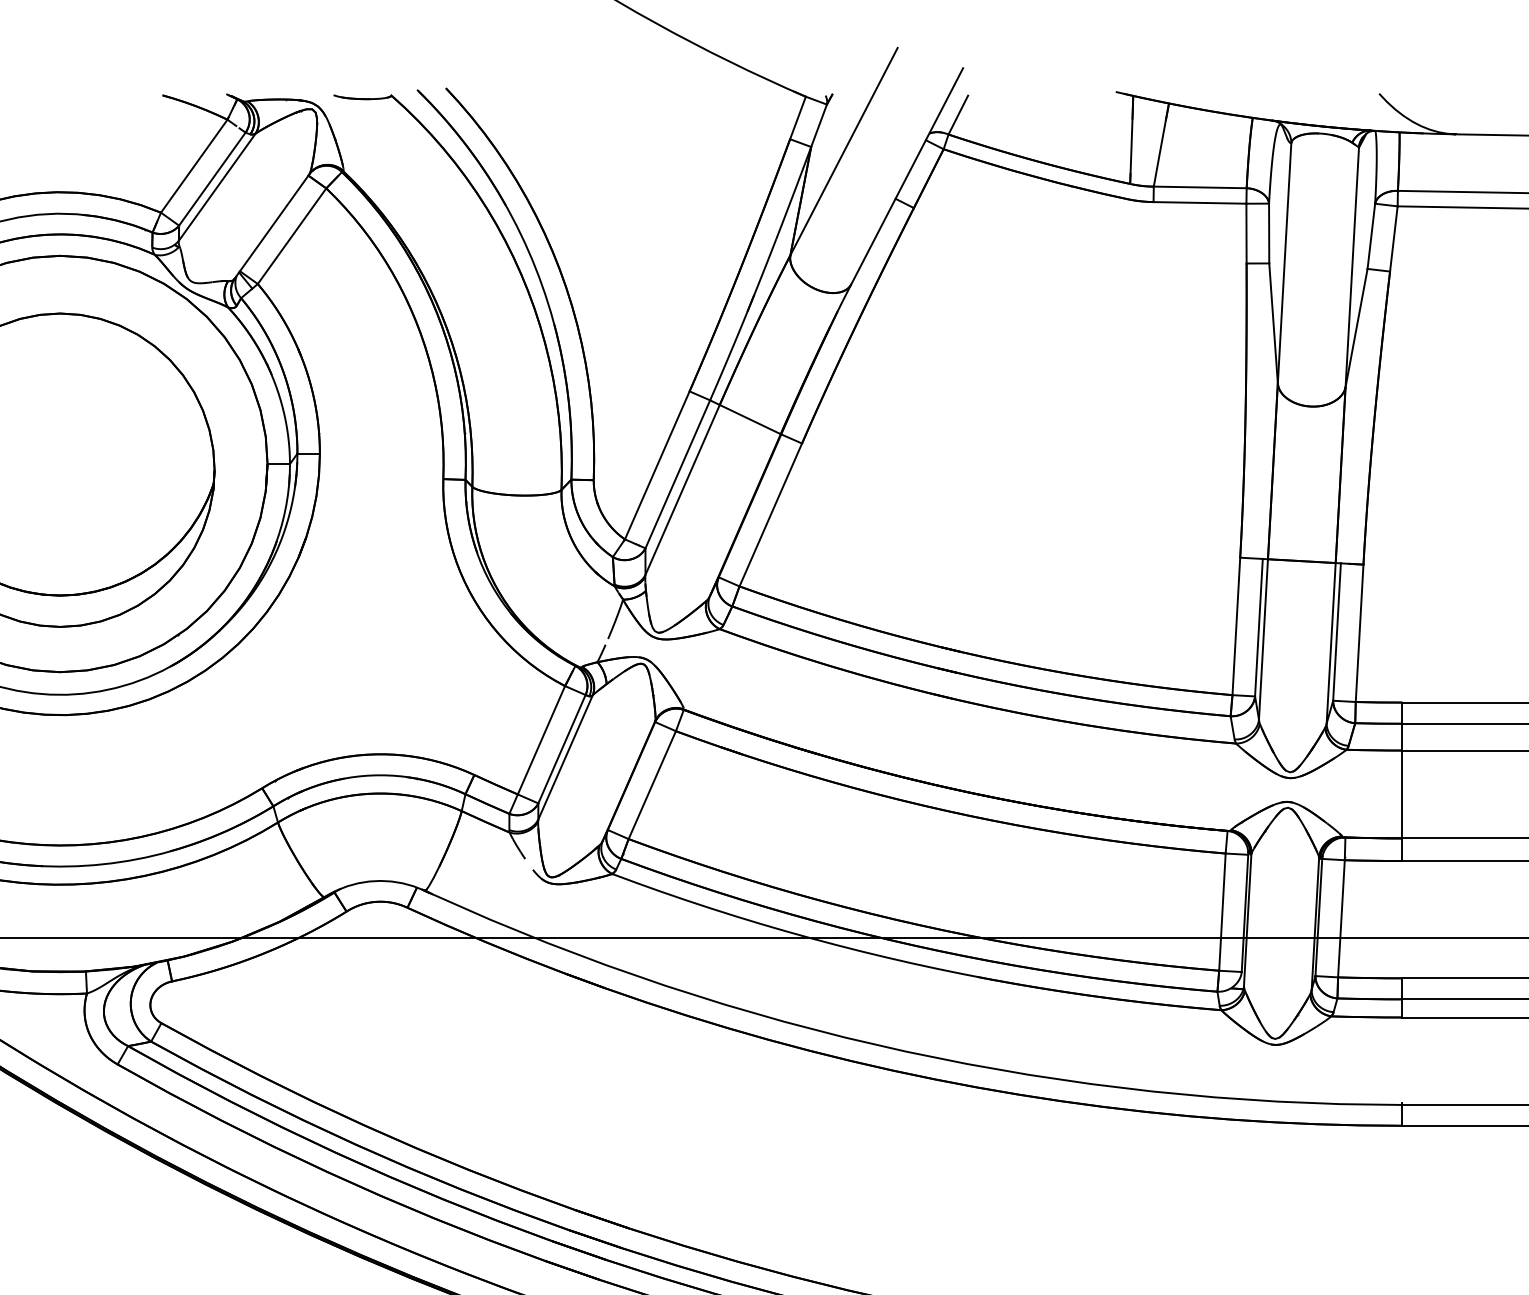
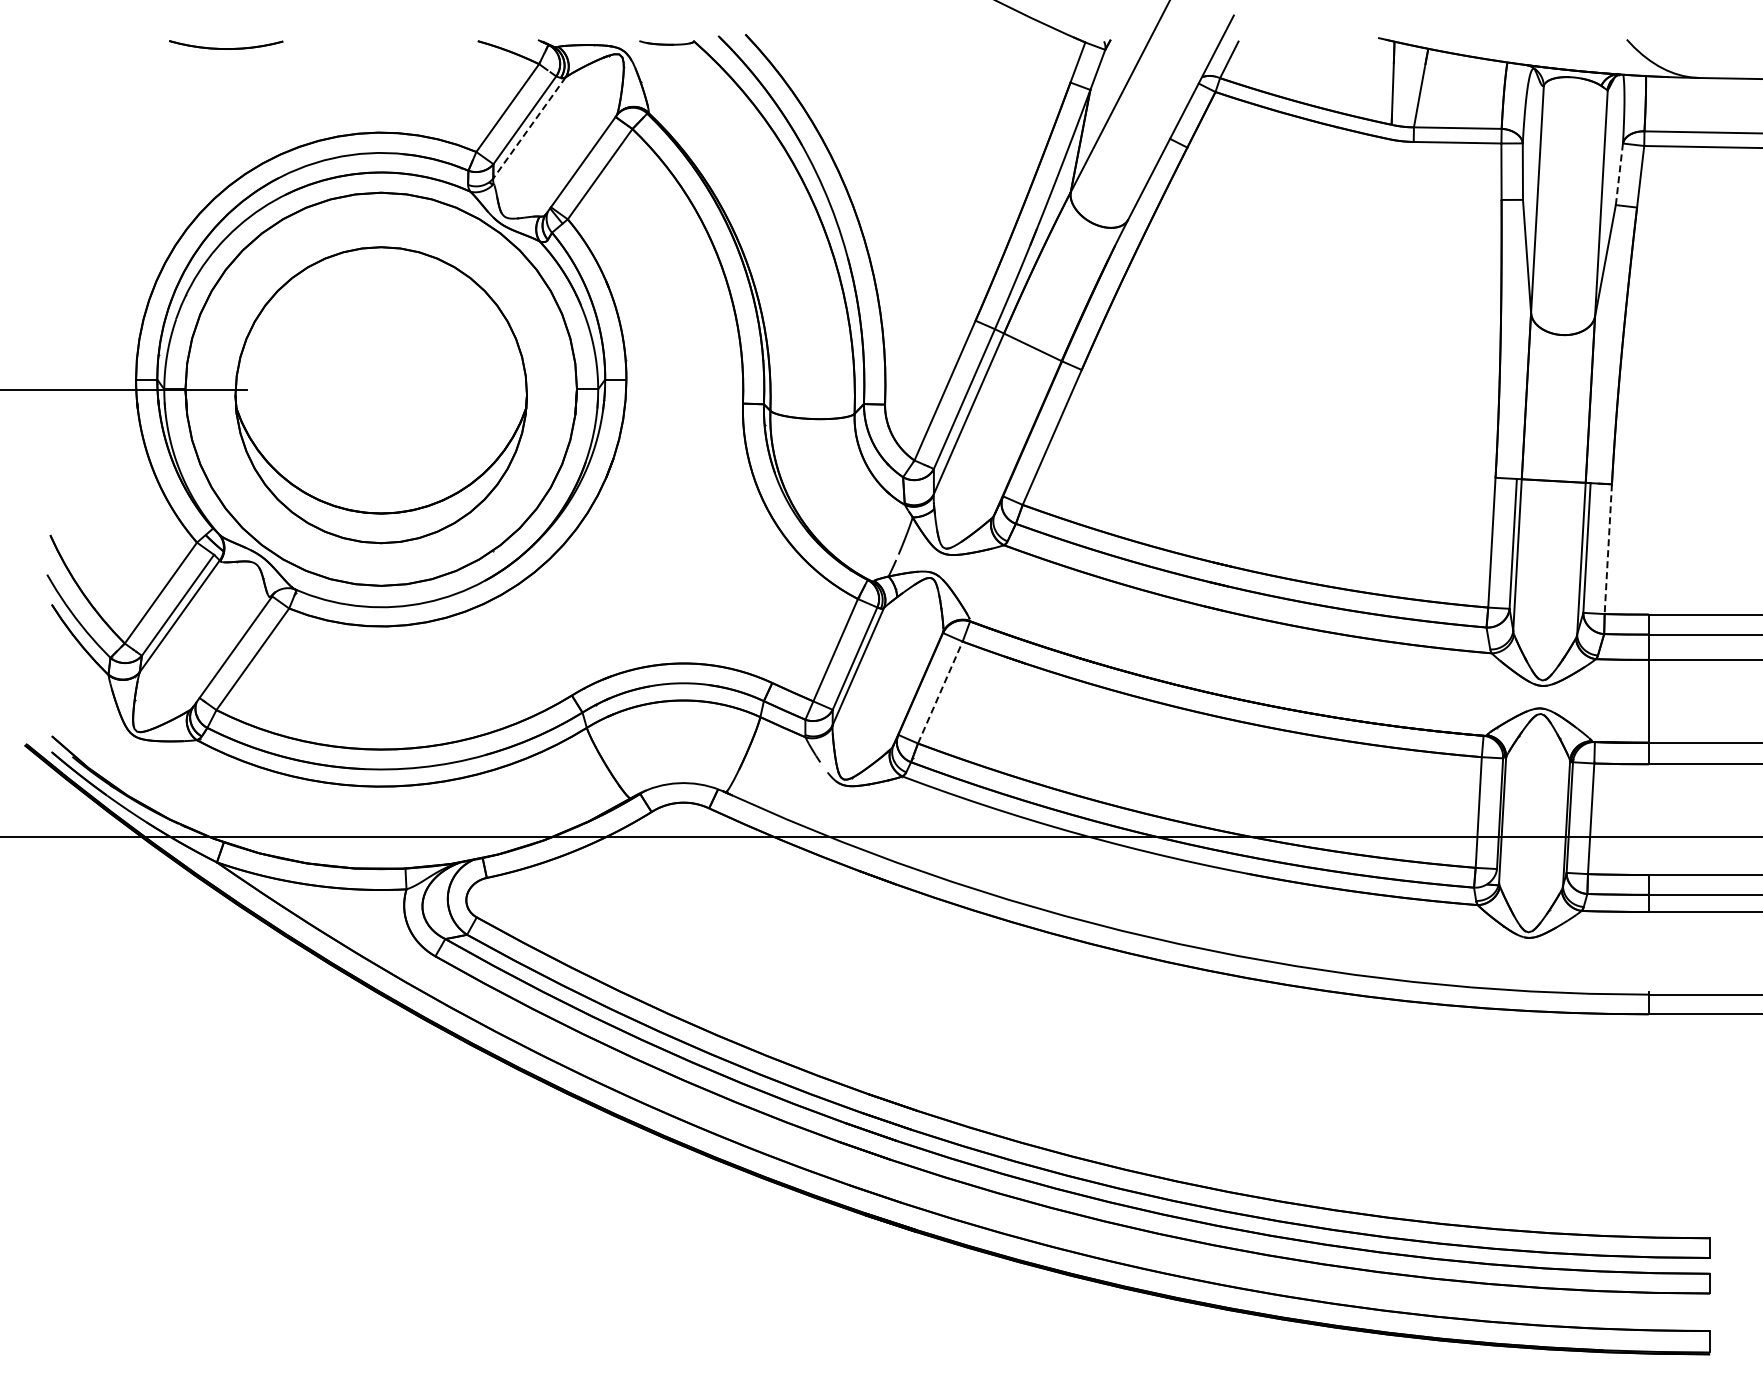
line: (217, 187) -> (529, 128), solid -> dashed
line: (1371, 236) -> (1619, 174), solid -> dashed
line: (1359, 633) -> (1608, 549), solid -> dashed
line: (652, 785) -> (940, 692), solid -> dashed

